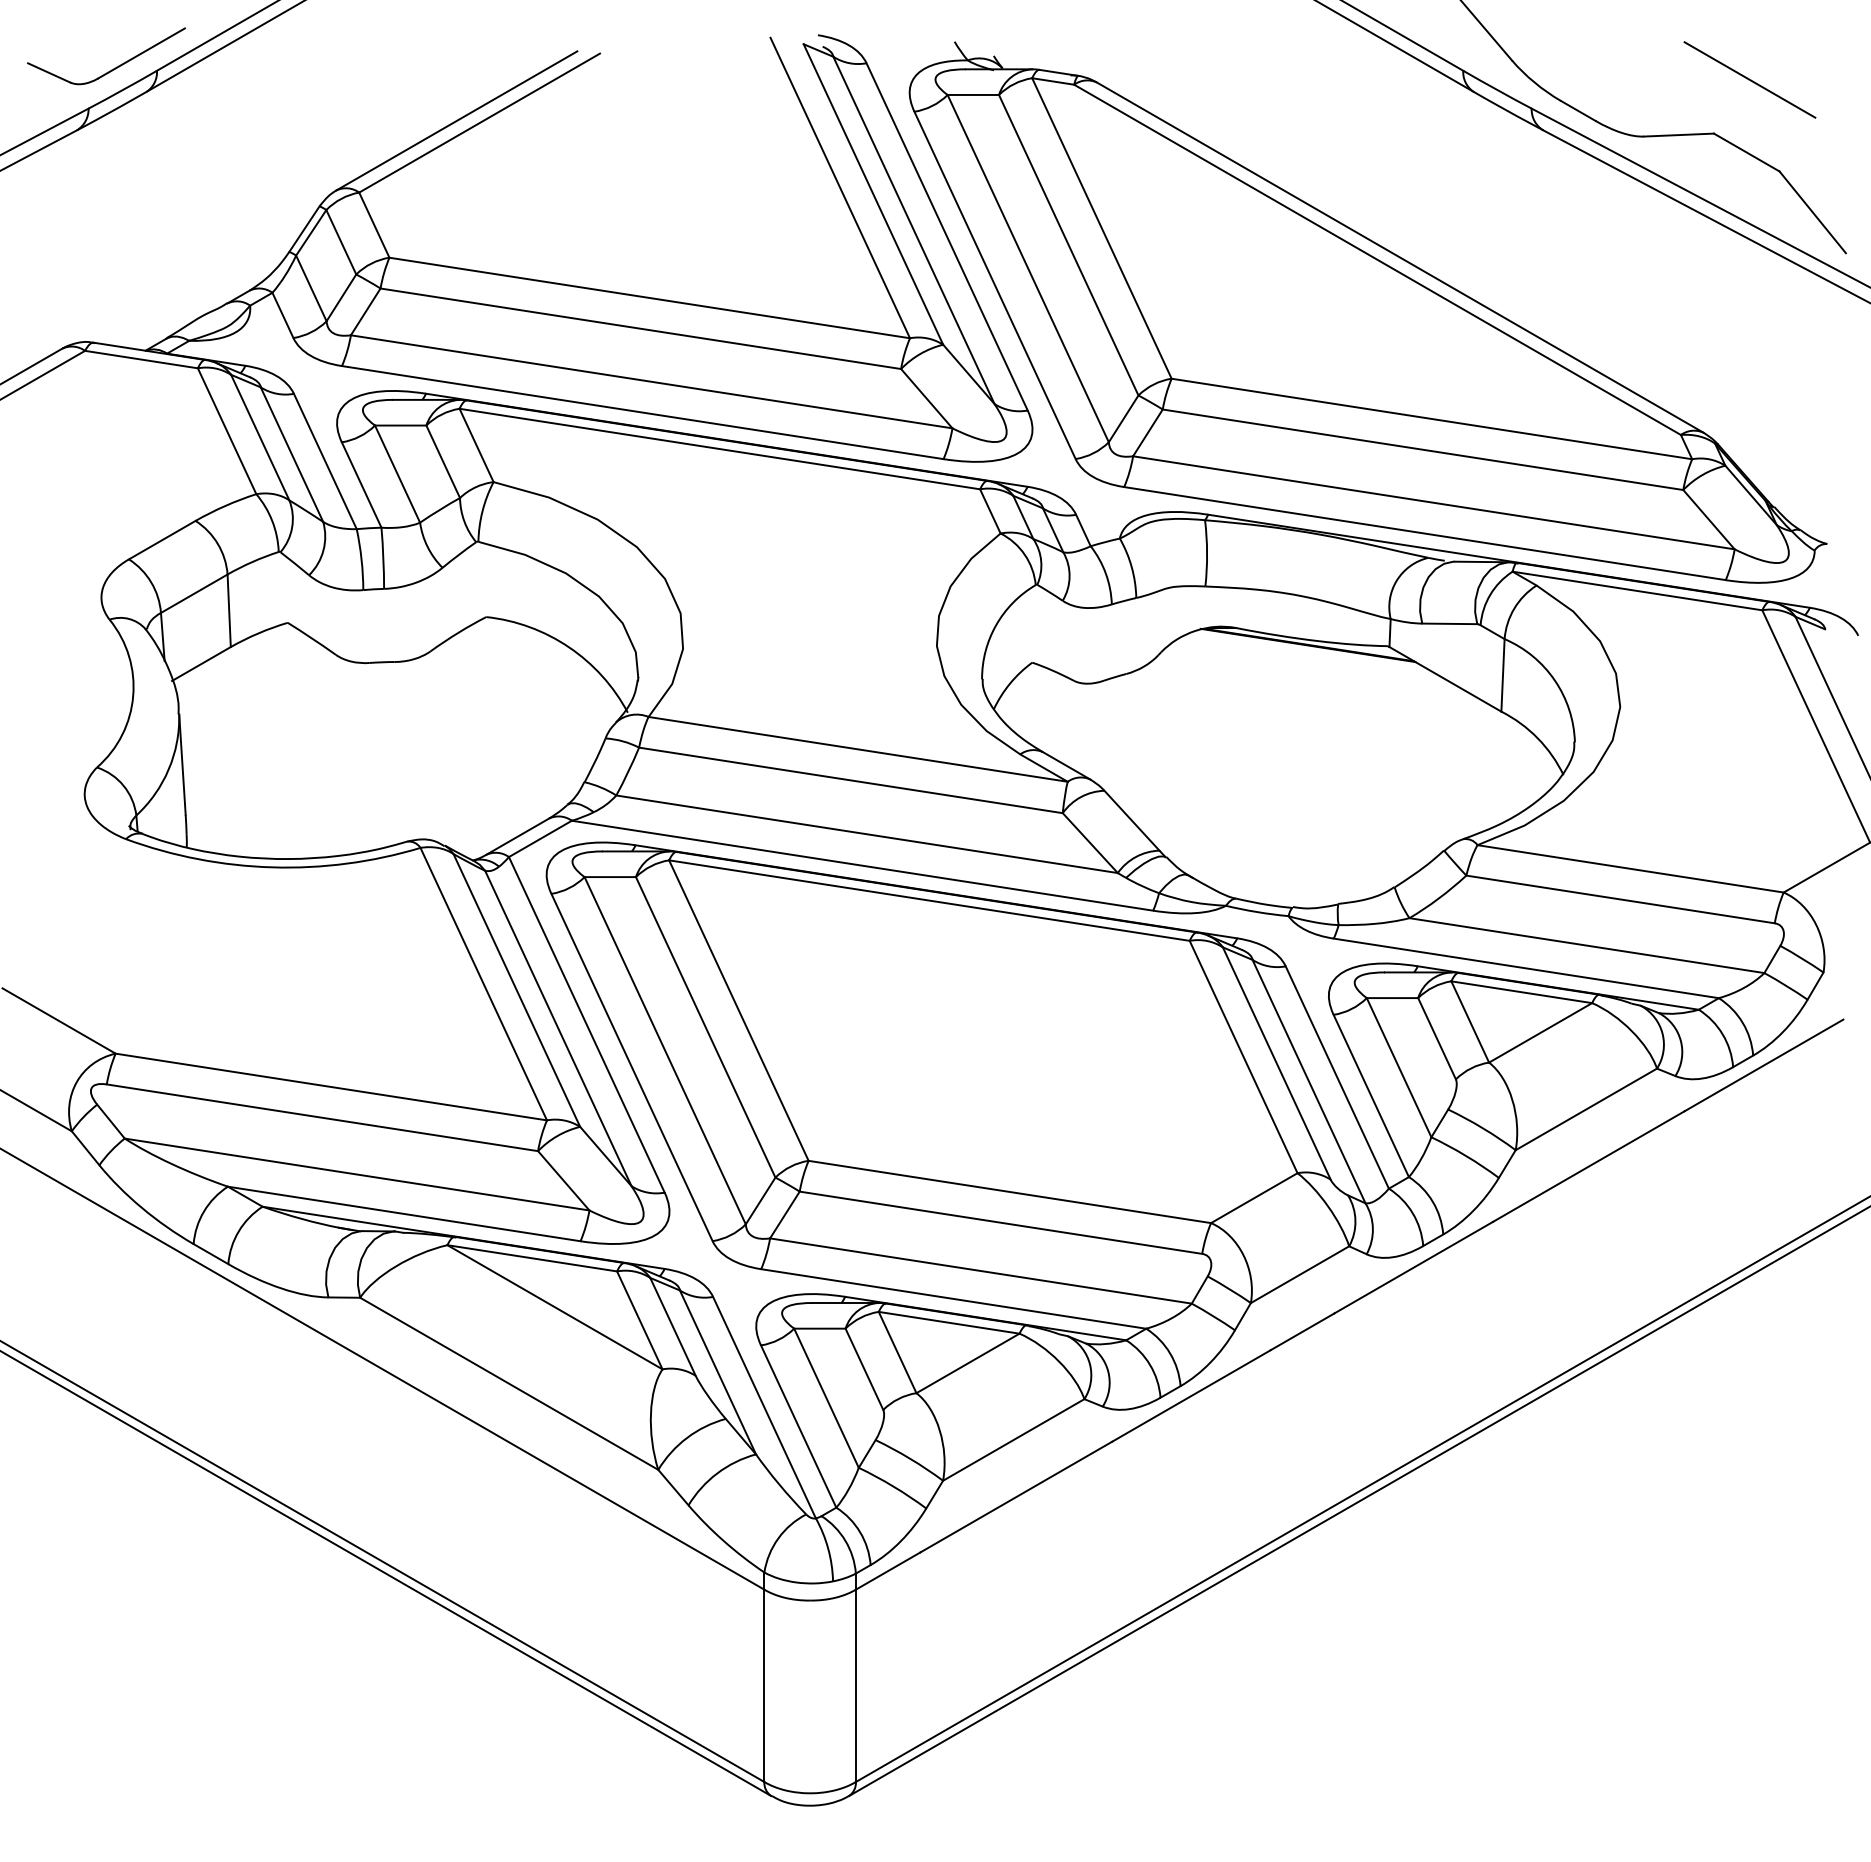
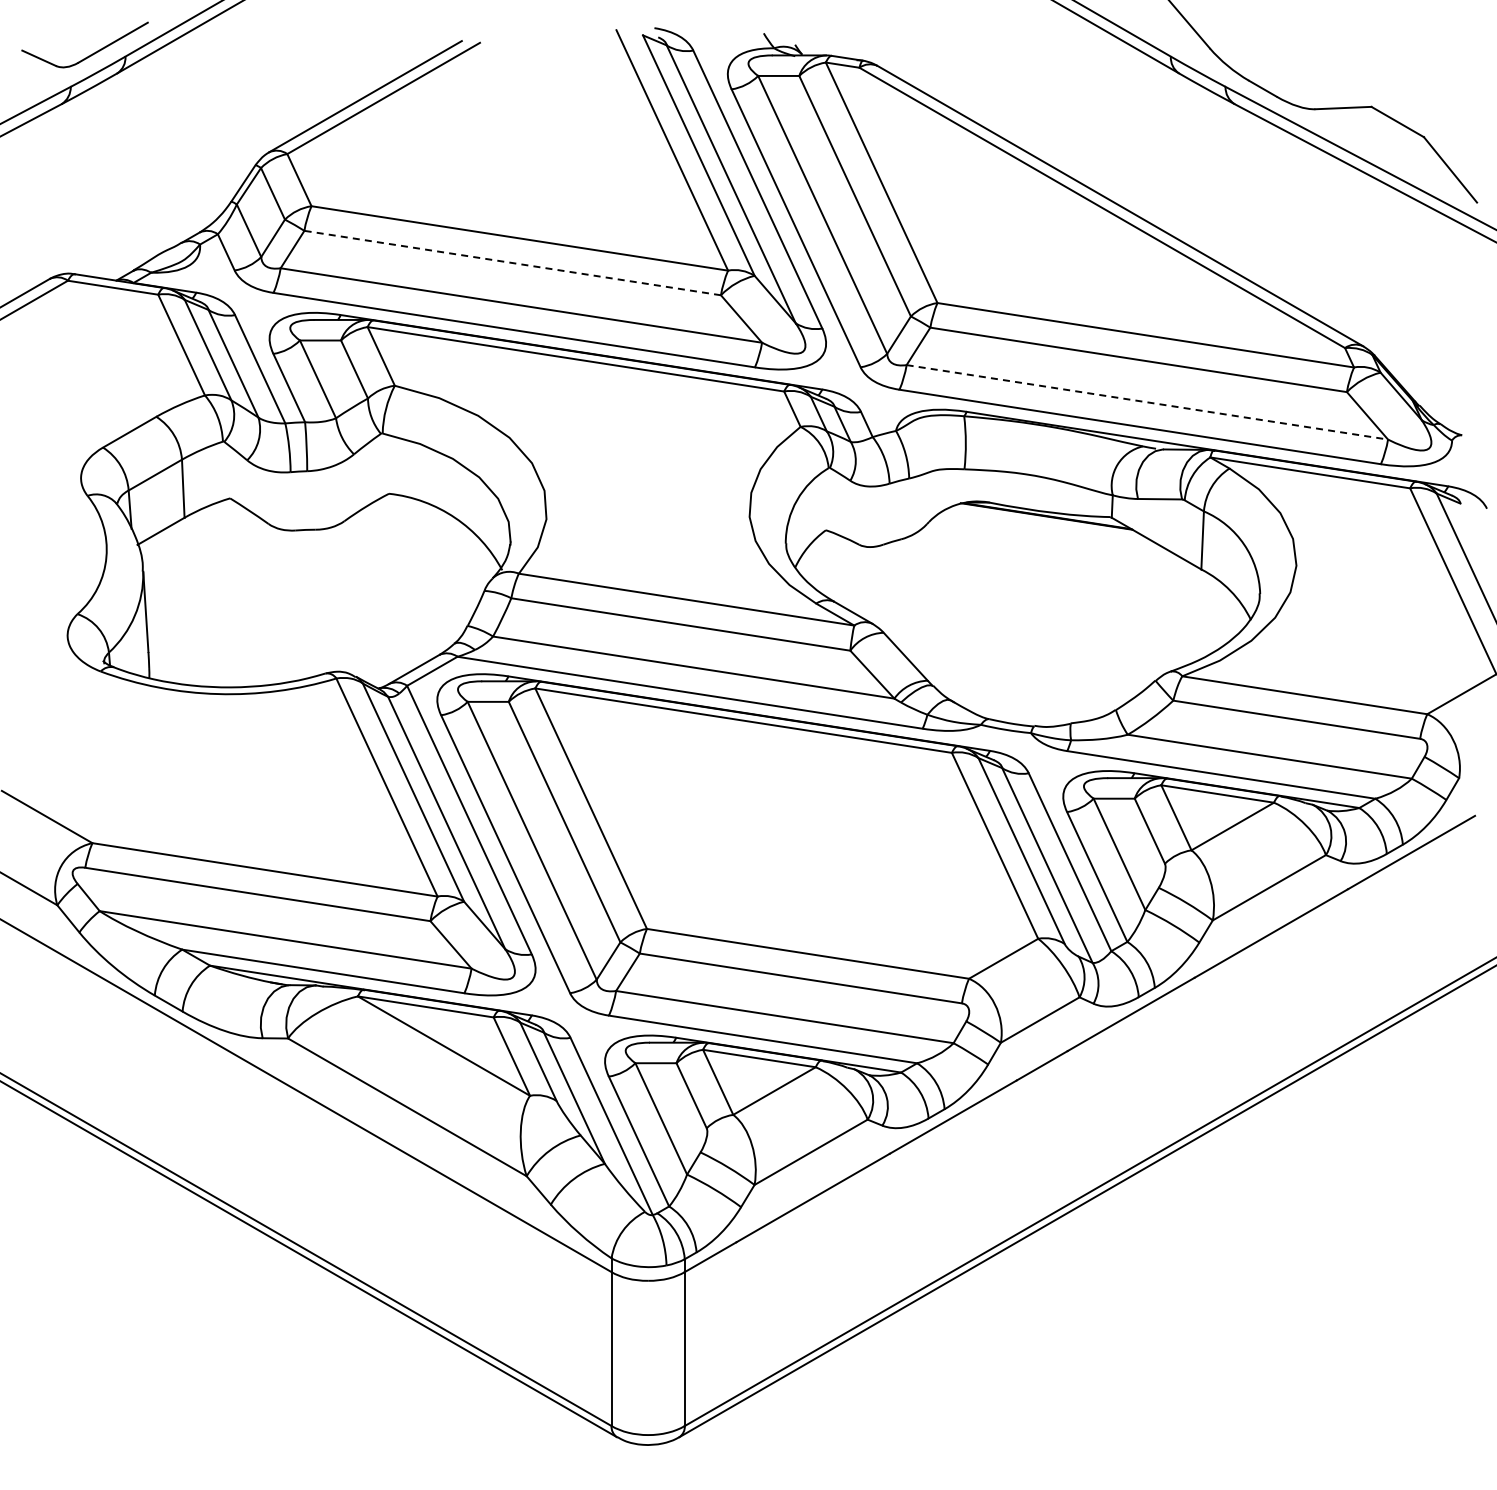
line: (1750, 79) -> (1400, 63), removed
line: (640, 329) -> (512, 263), solid -> dashed
line: (1434, 503) -> (1147, 402), solid -> dashed

